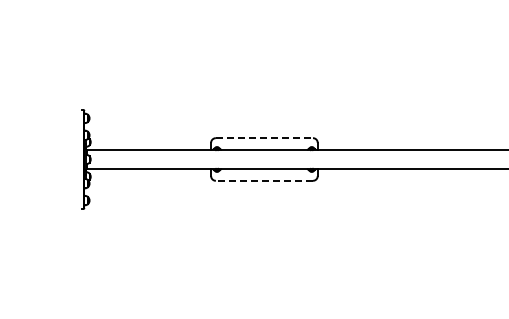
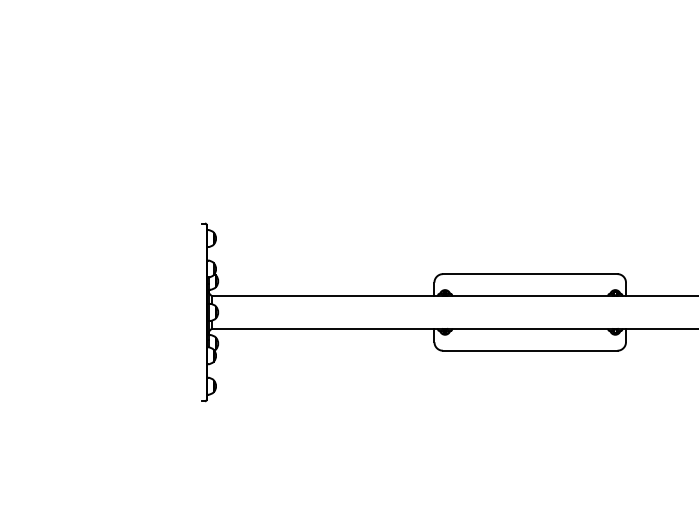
line: (264, 138) -> (530, 274), dashed -> solid
line: (264, 180) -> (530, 350), dashed -> solid

